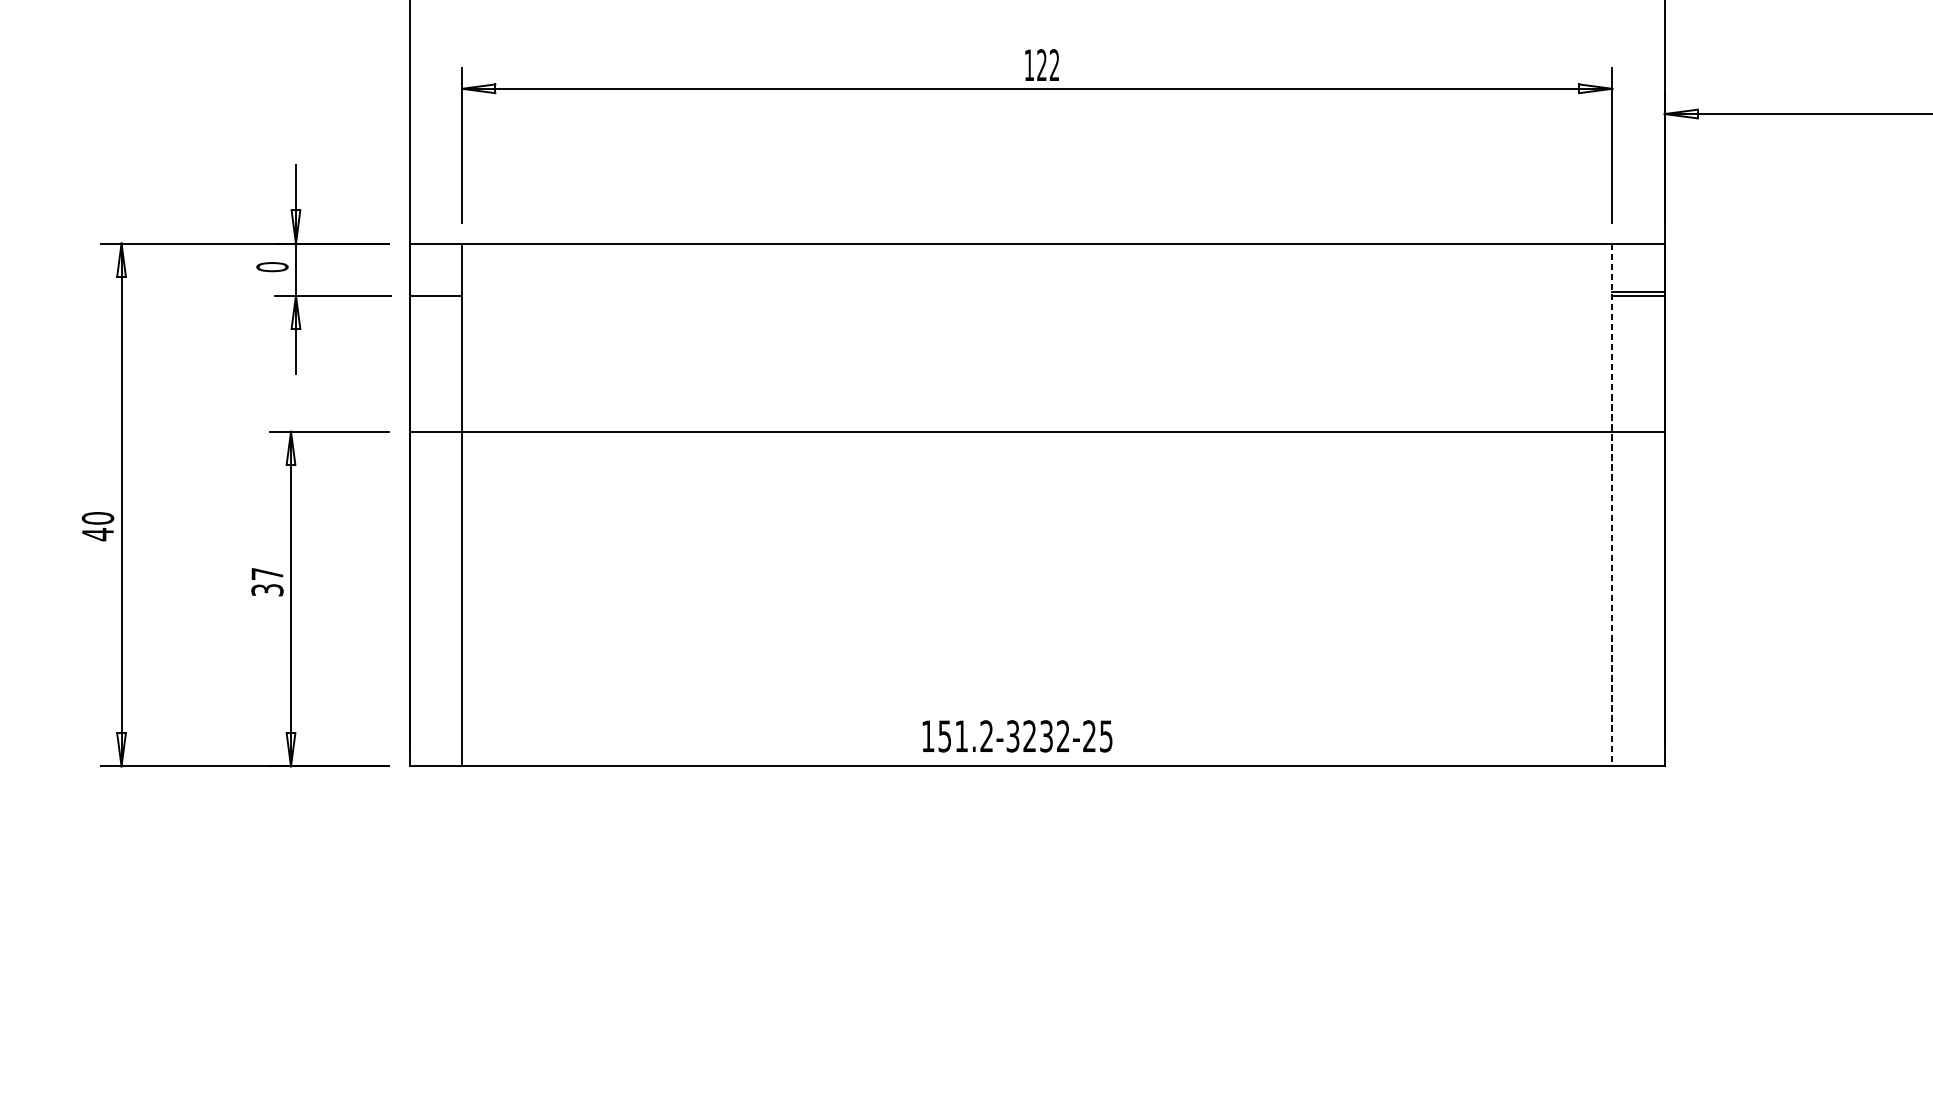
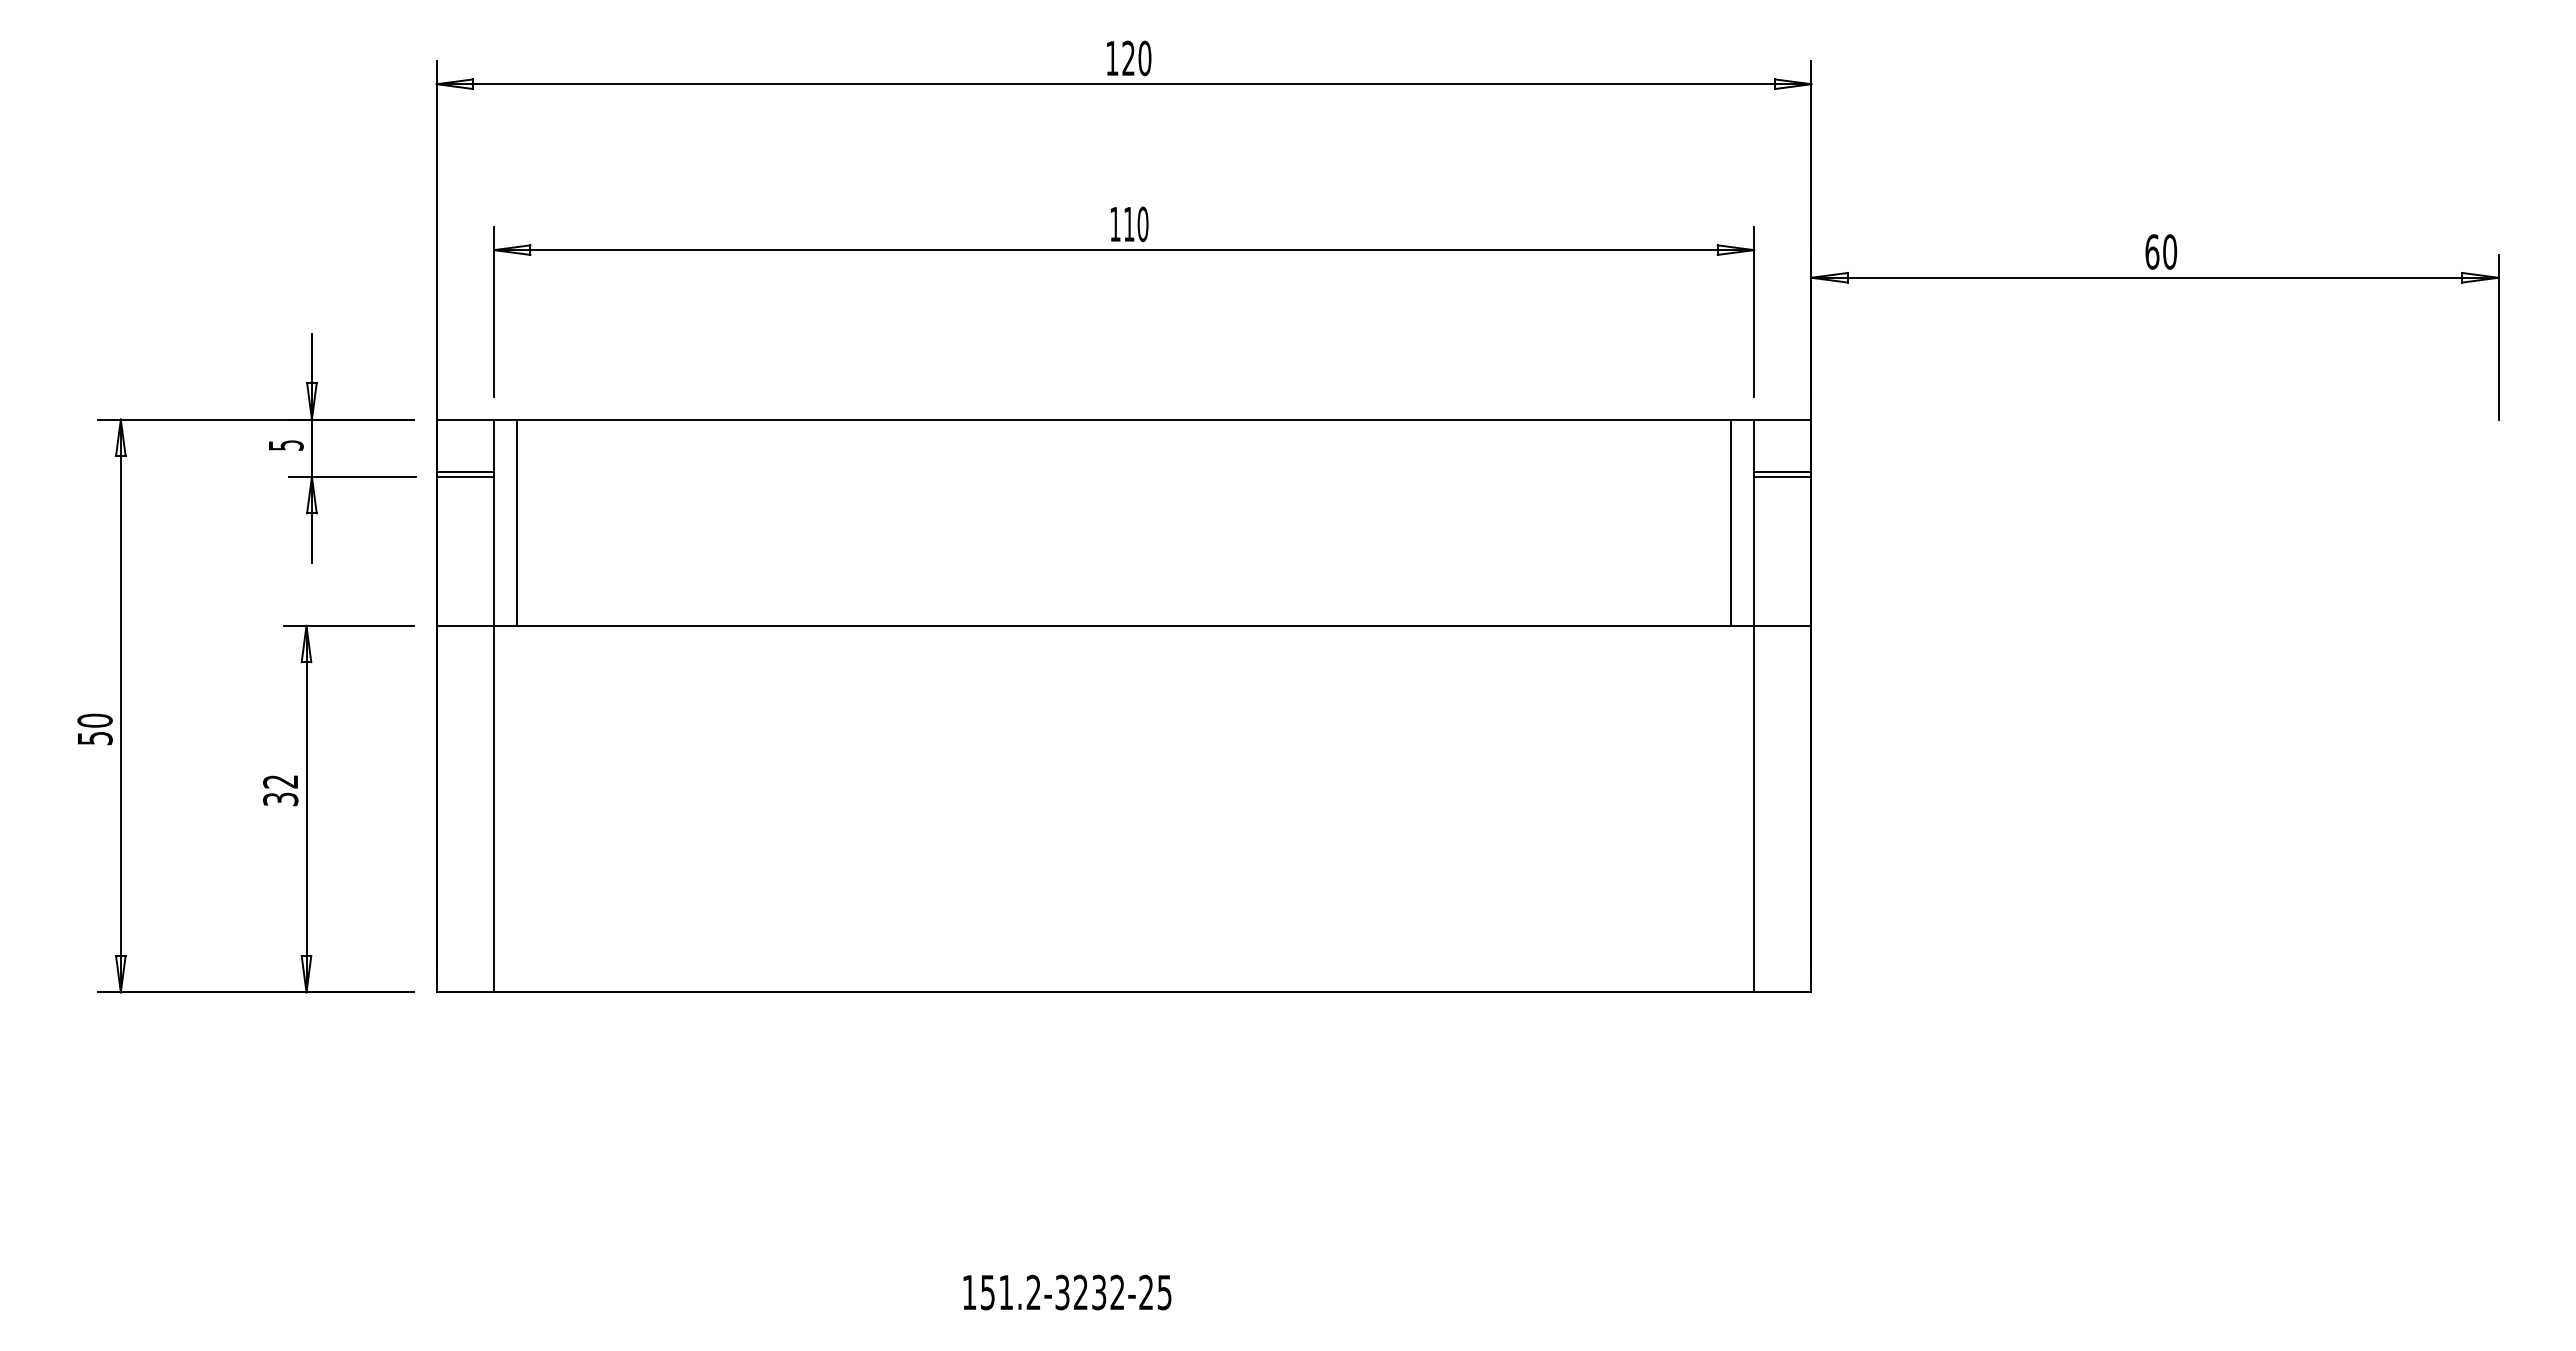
text: (1048, 65) -> (1136, 224), 122 -> 110
text: (271, 267) -> (285, 445), 0 -> 5
line: (436, 291) -> (465, 472), added
line: (482, 337) -> (516, 522), added
line: (1591, 337) -> (1731, 522), added
line: (1612, 505) -> (1754, 706), dashed -> solid
text: (97, 534) -> (94, 738), 40 -> 50
text: (267, 573) -> (280, 781), 37 -> 32
text: (1017, 736) -> (1067, 1292), moved

